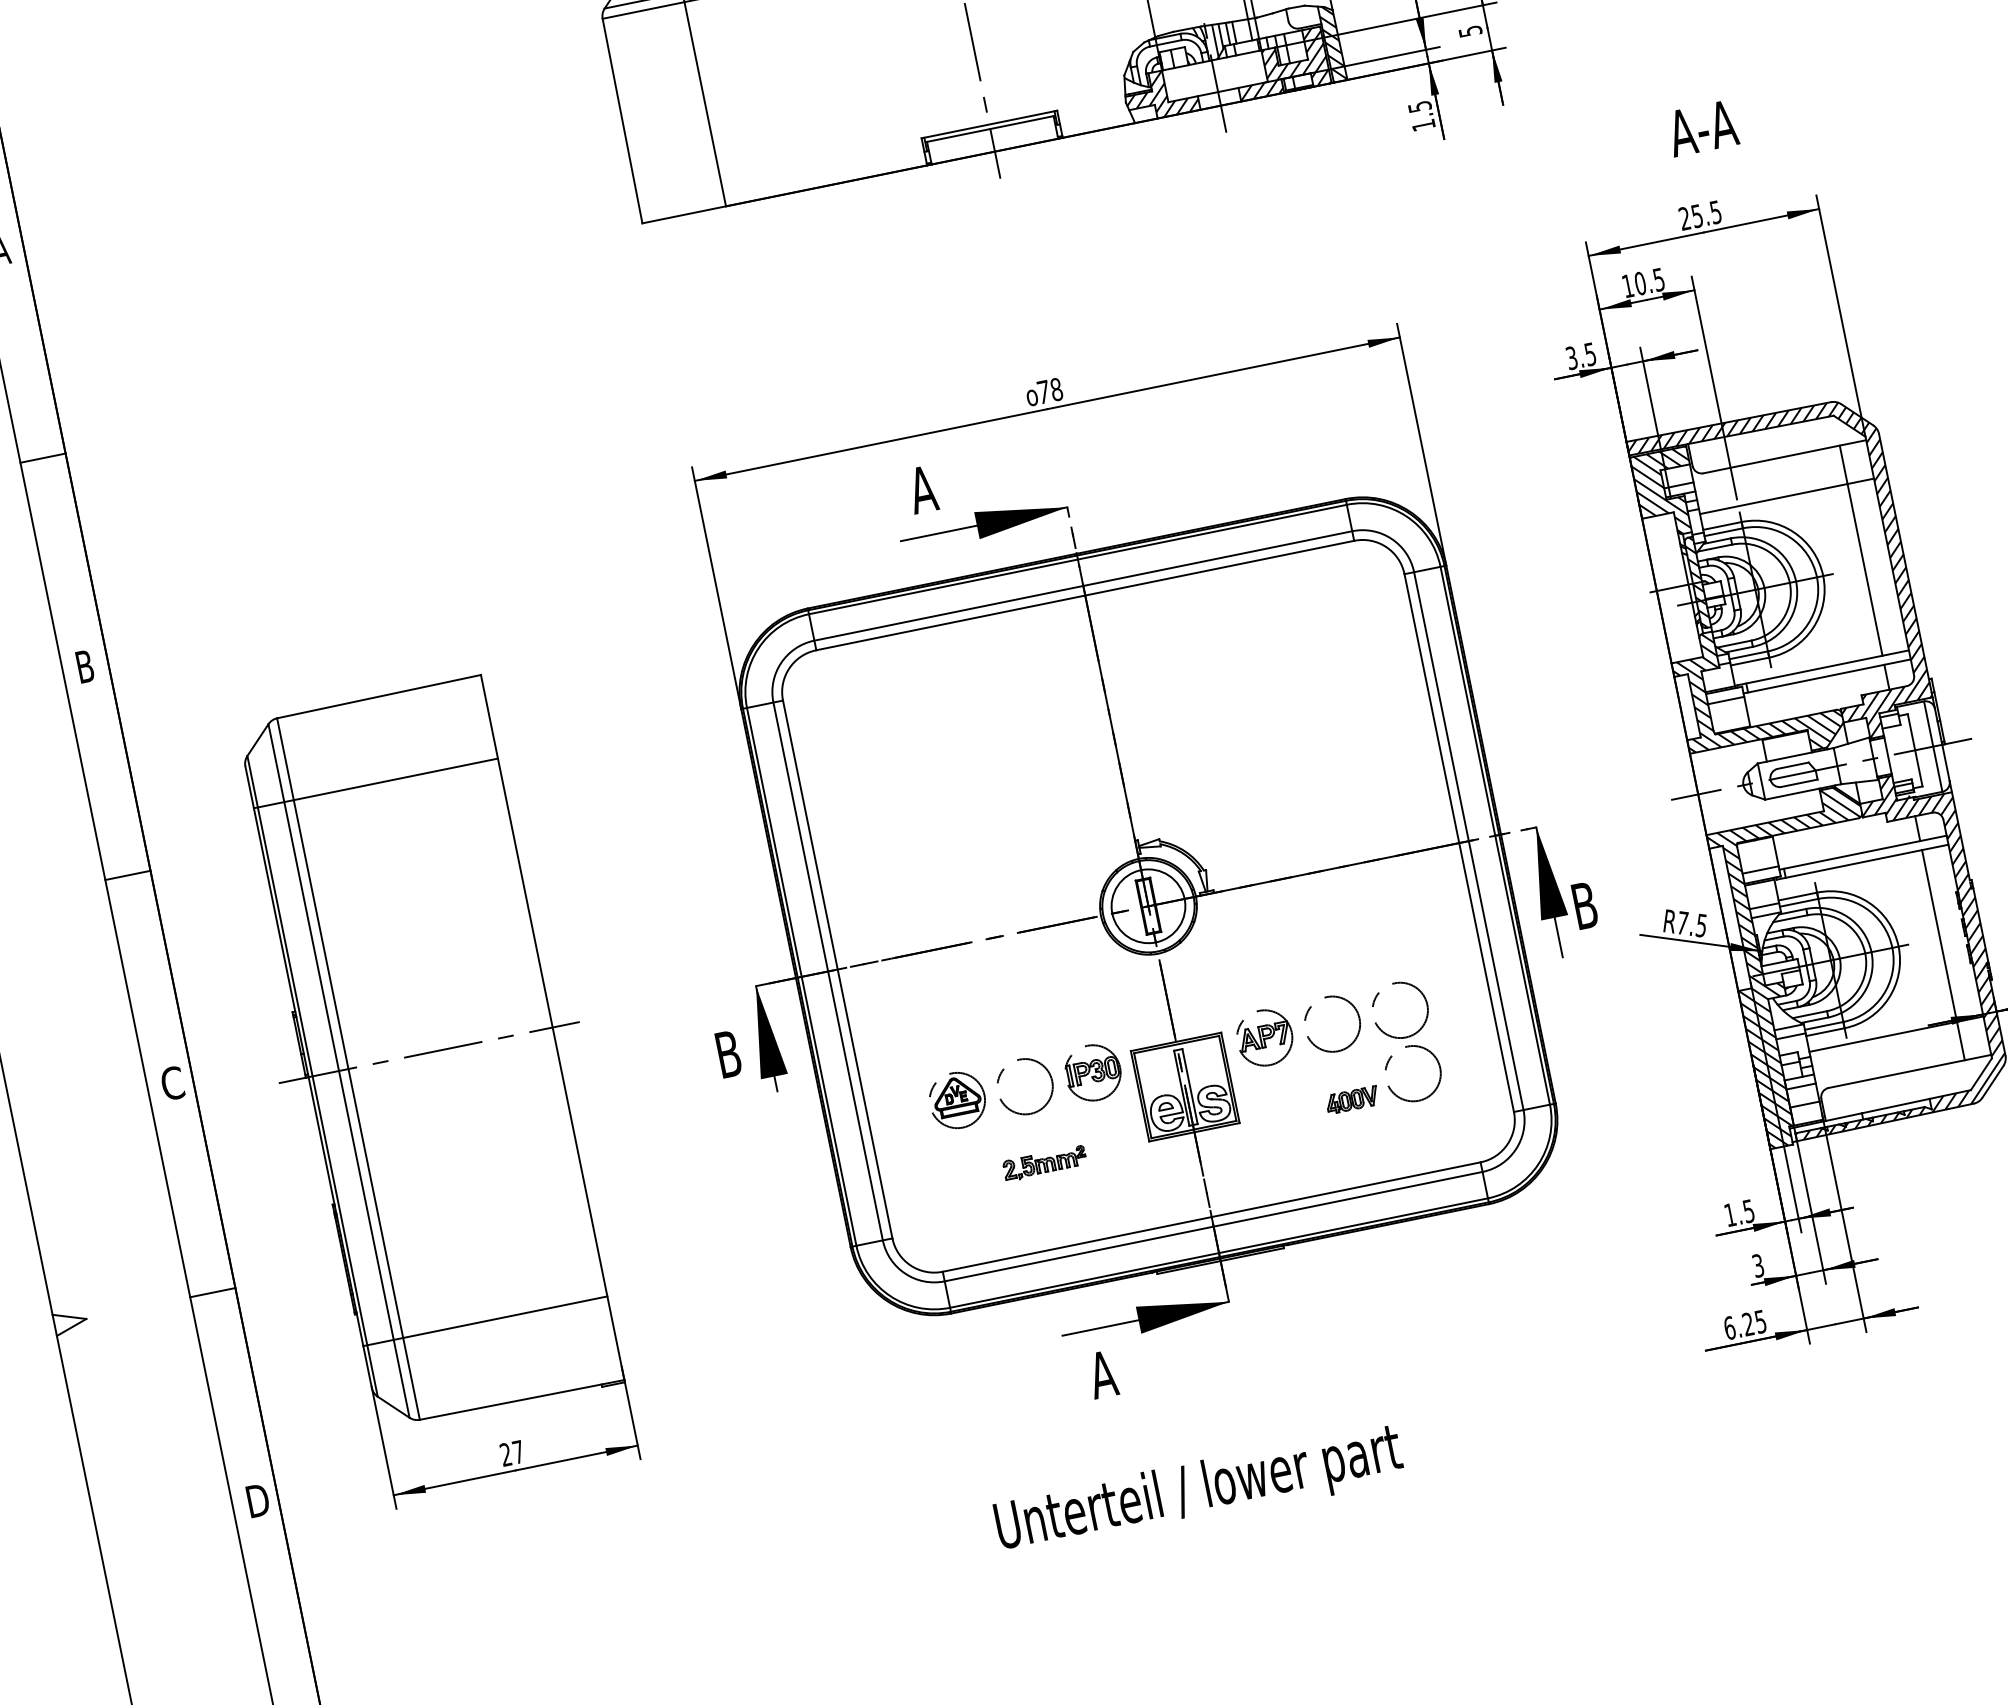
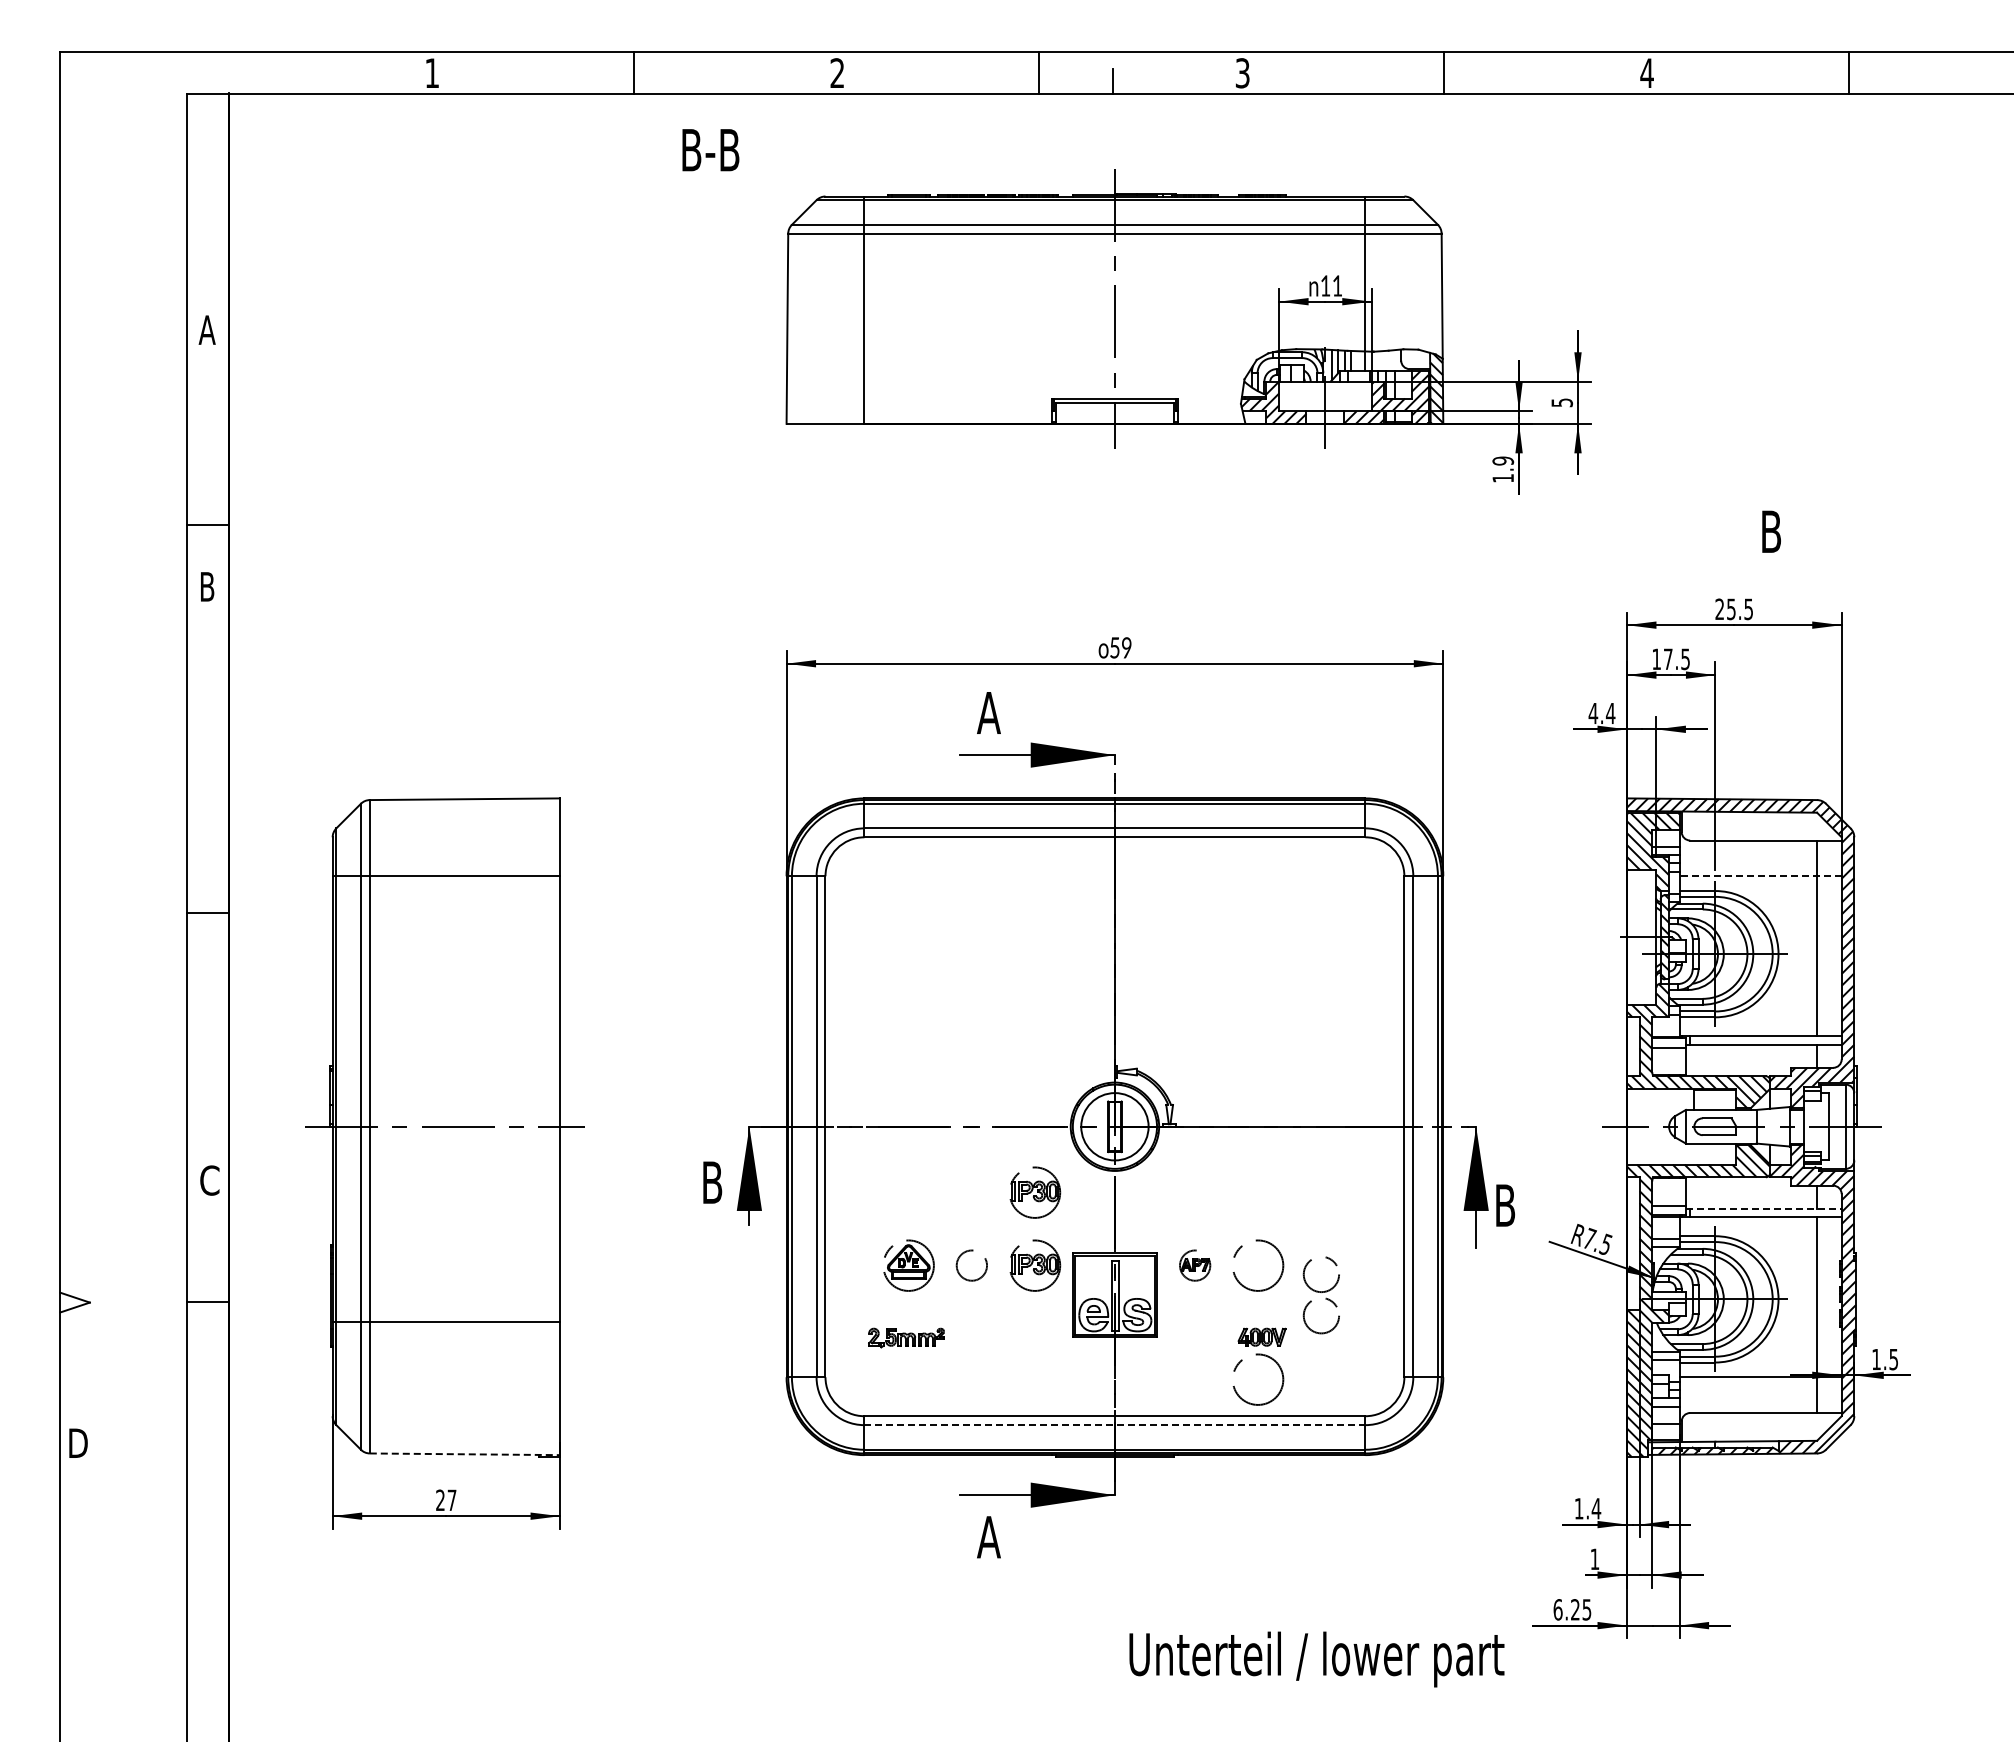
text: (1419, 106) -> (1502, 460), 1.5 -> 1.9
text: (1702, 127) -> (1752, 531), A-A -> B
text: (1639, 283) -> (1667, 659), 10.5 -> 17.5
text: (1580, 356) -> (1601, 713), 3.5 -> 4.4
text: (1049, 390) -> (1120, 647), 78 -> 59
line: (1786, 496) -> (1760, 876), solid -> dashed
text: (85, 666) -> (207, 586), moved
line: (1862, 852) -> (1763, 1208), solid -> dashed
part: (1077, 994) -> (1035, 1192), added
part: (1265, 1037) -> (1195, 1265), size x0.6
part: (1406, 1041) -> (1321, 1294), size x0.7
text: (172, 1083) -> (209, 1180), moved
circle: (1024, 1086) -> (971, 1265), size x0.6
circle: (1357, 1146) -> (1258, 1379), added
part: (1044, 1163) -> (906, 1337), moved
text: (1748, 1210) -> (1596, 1508), 1.5 -> 1.4
line: (1214, 1226) -> (1115, 1425), solid -> dashed
text: (1757, 1266) -> (1594, 1559), 3 -> 1
line: (484, 1321) -> (445, 1322), moved
line: (522, 1400) -> (465, 1454), solid -> dashed
text: (1198, 1491) -> (1316, 1659), moved
text: (258, 1499) -> (78, 1442), moved

